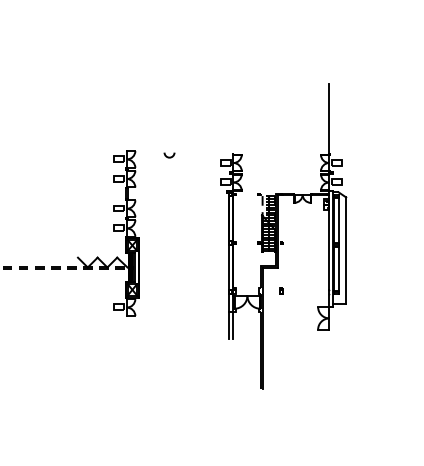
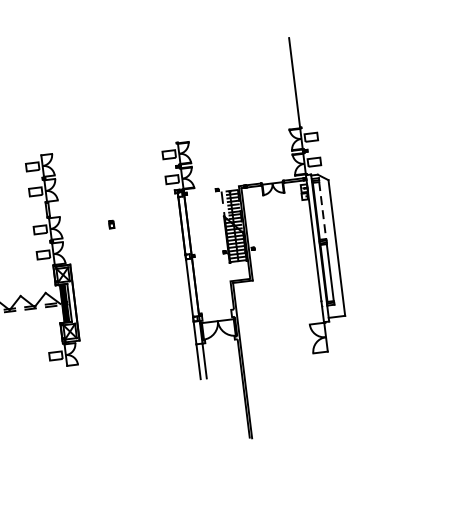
arc: (169, 156) -> (96, 155), removed
line: (338, 220) -> (322, 210), solid -> dashed
part: (281, 290) -> (111, 223), moved

